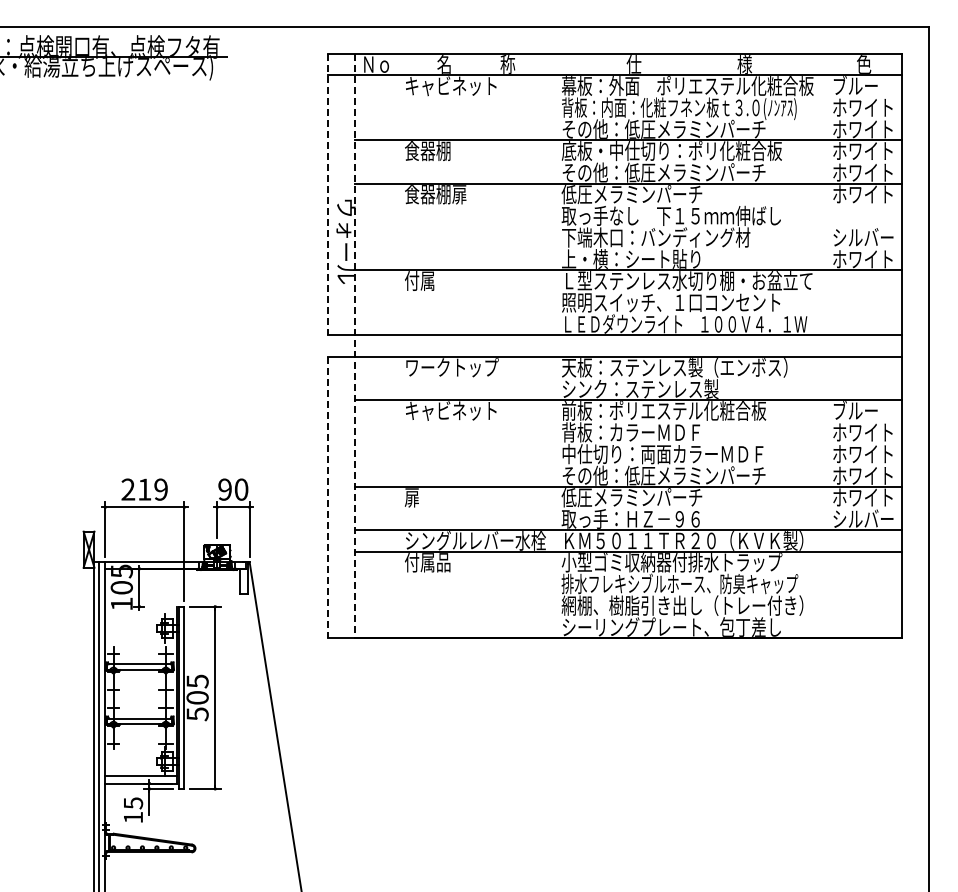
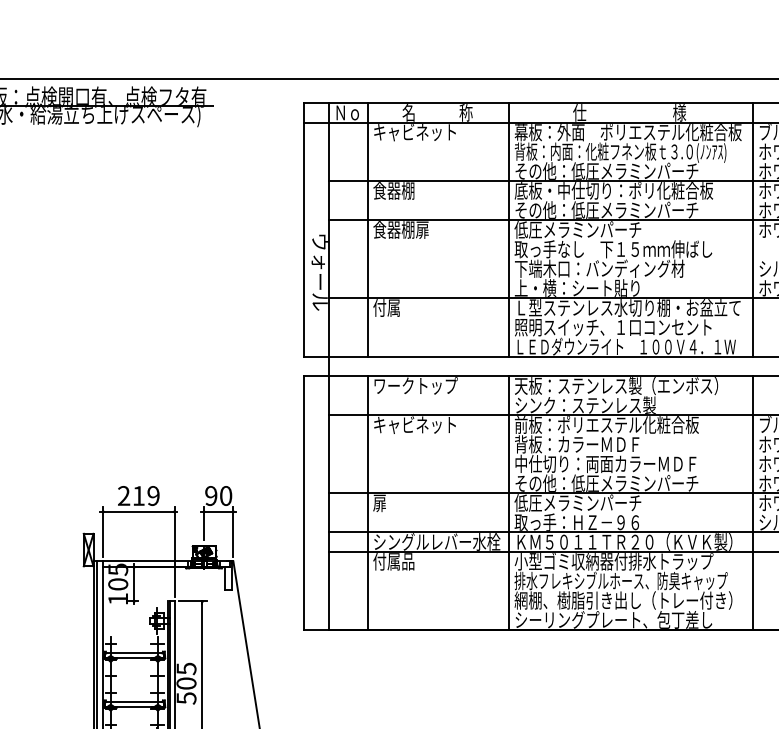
line: (328, 194) -> (304, 229), dashed -> solid
line: (398, 194) -> (367, 229), added
line: (555, 194) -> (509, 229), added
line: (826, 194) -> (753, 229), added
line: (355, 346) -> (328, 366), dashed -> solid
line: (328, 497) -> (304, 503), dashed -> solid
line: (398, 497) -> (367, 503), added
line: (555, 497) -> (509, 503), added
line: (826, 497) -> (753, 503), added

